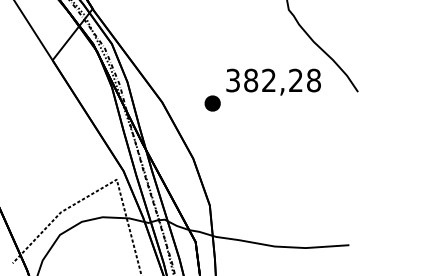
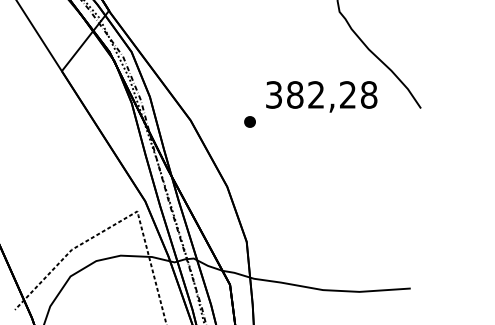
part: (212, 103) -> (249, 121), size x0.62

